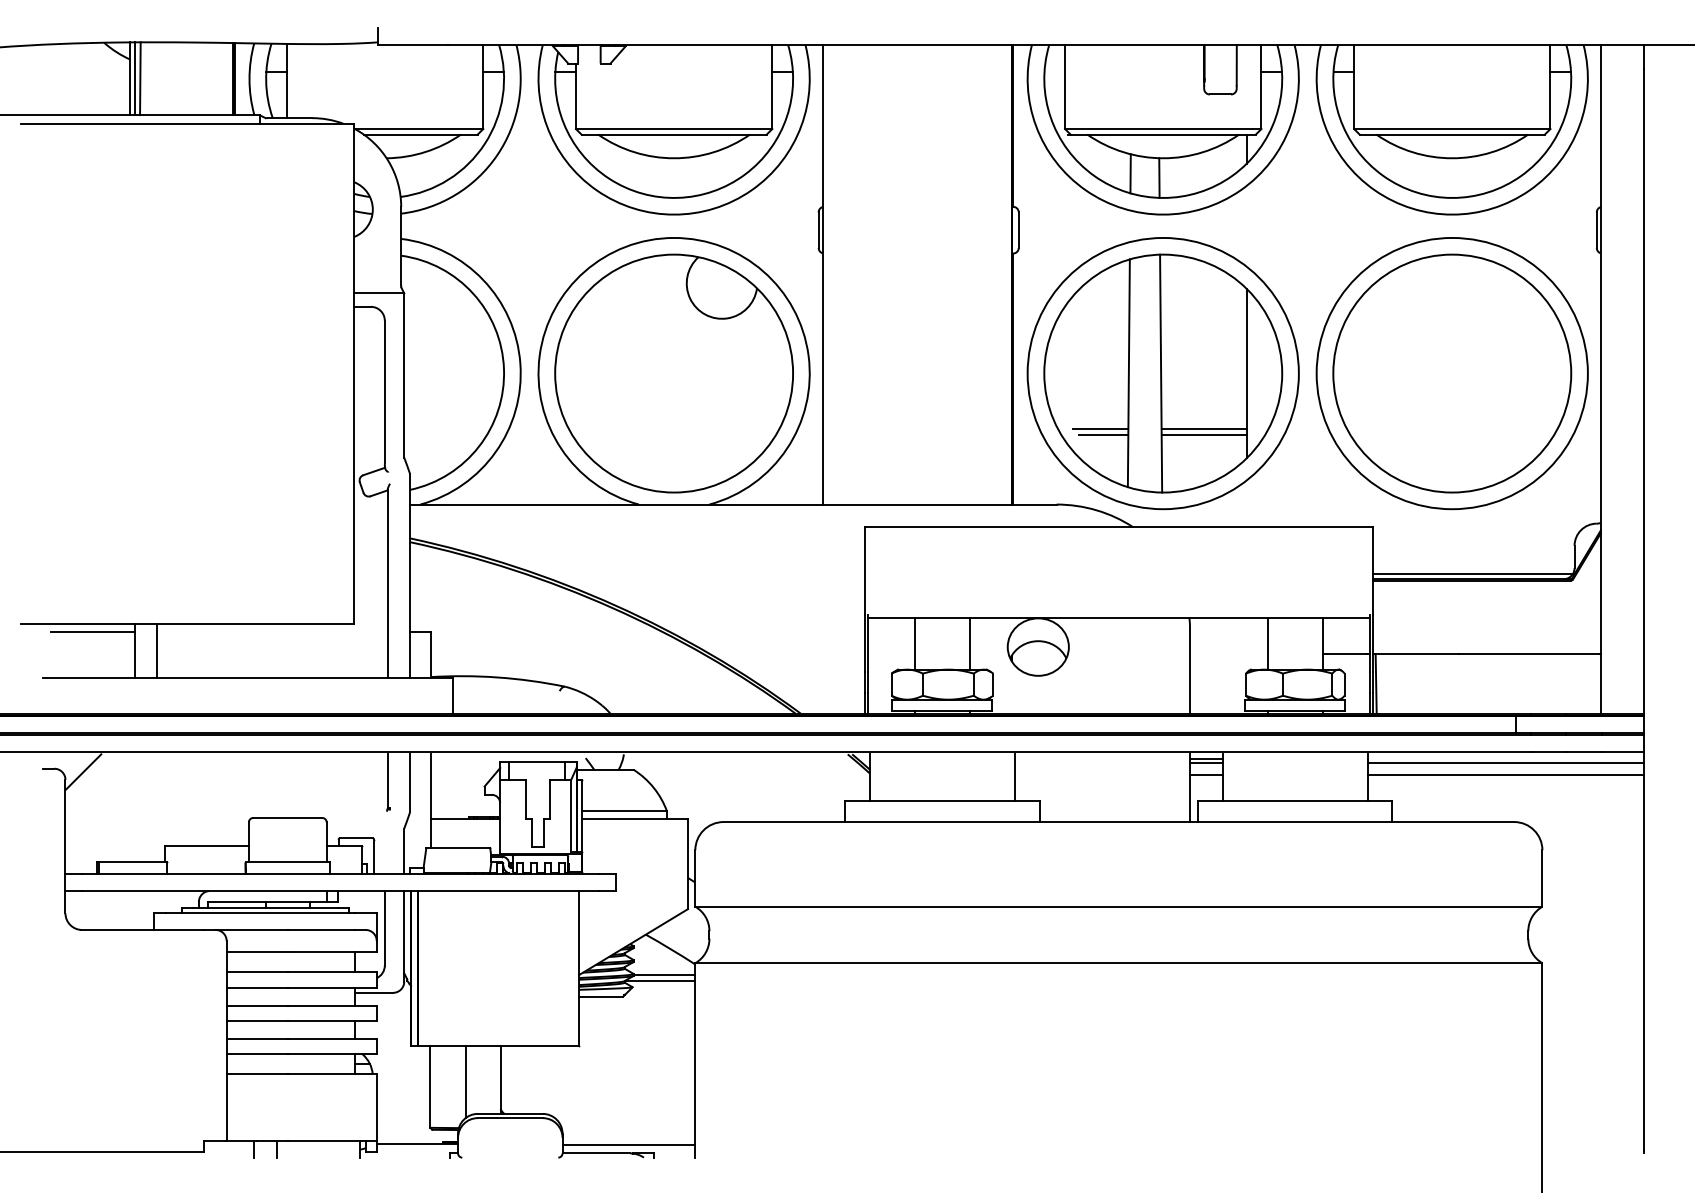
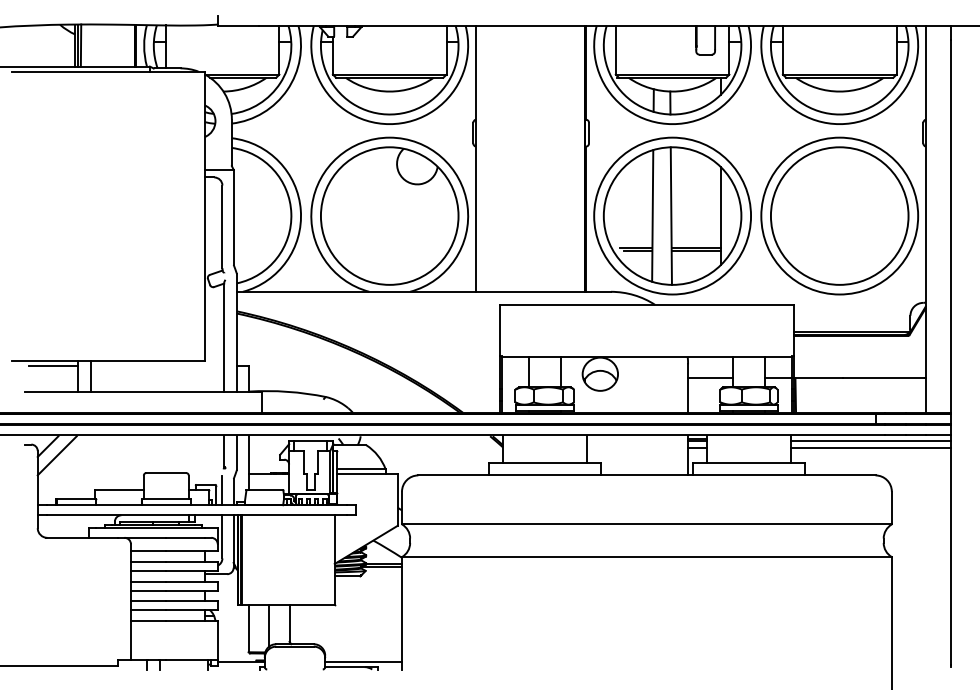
line: (1228, 654) -> (710, 378), added
line: (97, 787) -> (56, 455), added
line: (384, 848) -> (222, 490), added

